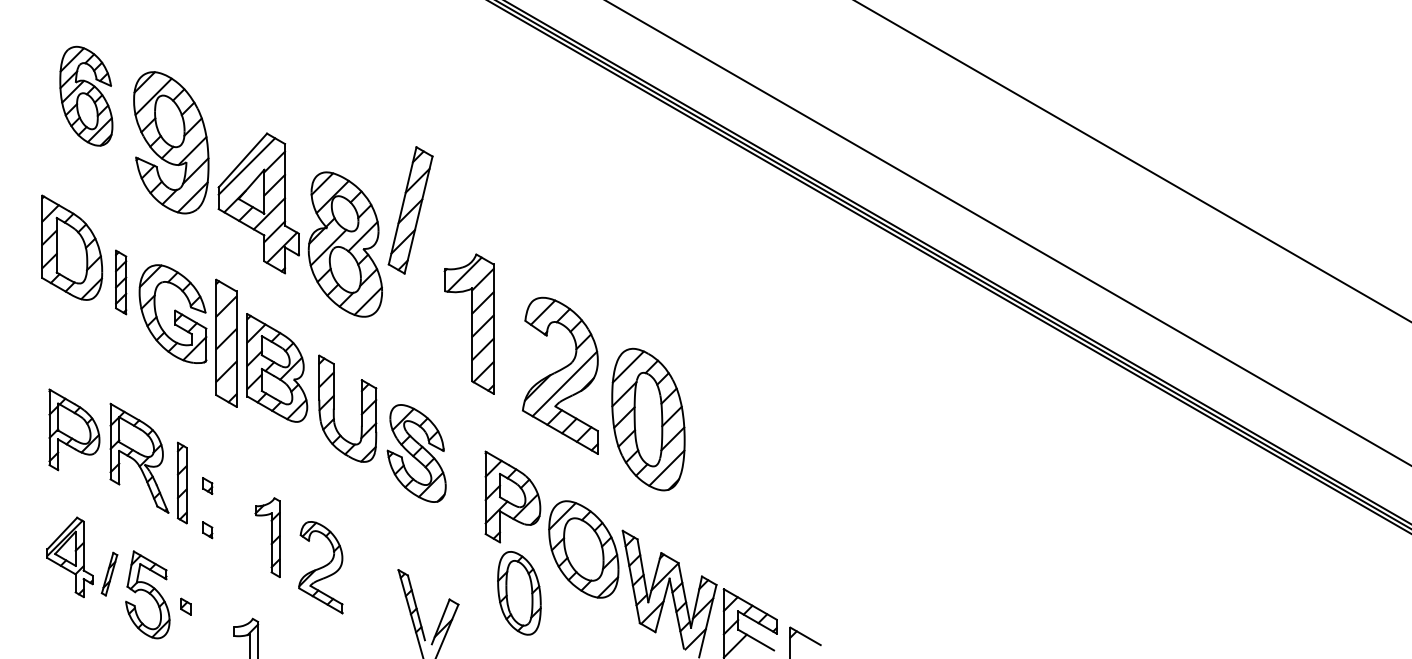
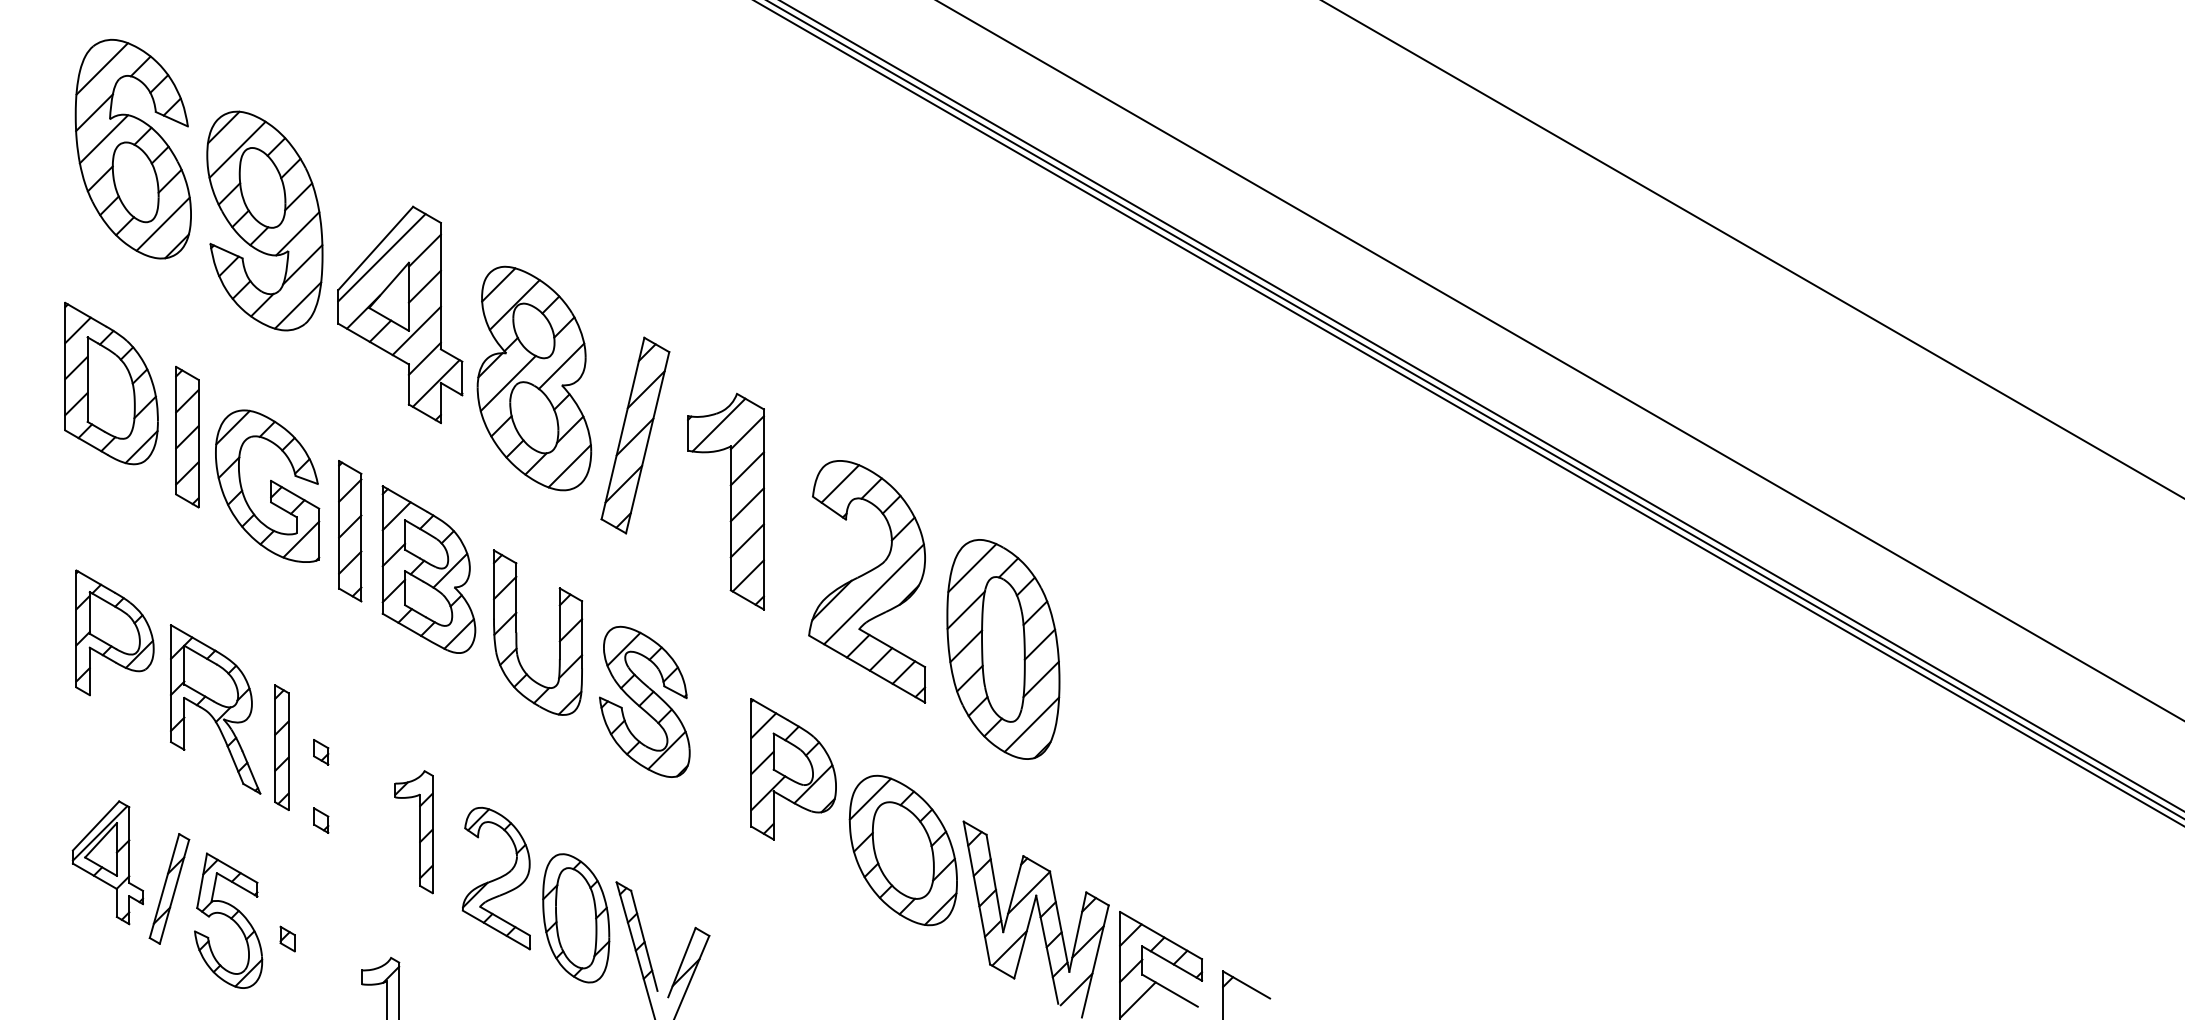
part: (86, 95) -> (133, 147), size x1.43
part: (410, 210) -> (635, 435), moved
part: (120, 282) -> (186, 437), size x1.43
part: (226, 342) -> (350, 530), size x0.71
part: (74, 429) -> (115, 632), moved
part: (109, 573) -> (169, 887), size x1.67
part: (519, 593) -> (576, 918), moved

